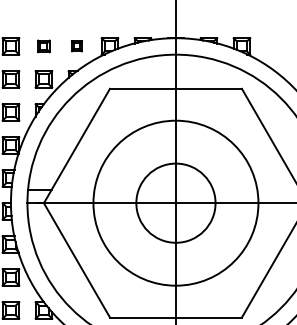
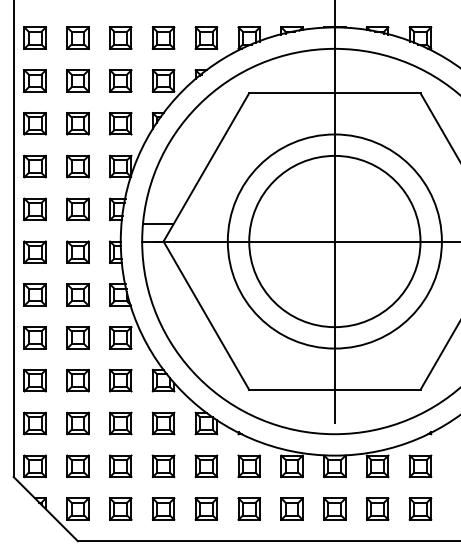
part: (43, 45) -> (163, 37), size x1.43
part: (77, 45) -> (206, 37), size x1.67
circle: (175, 203) -> (334, 241), size x1.67

